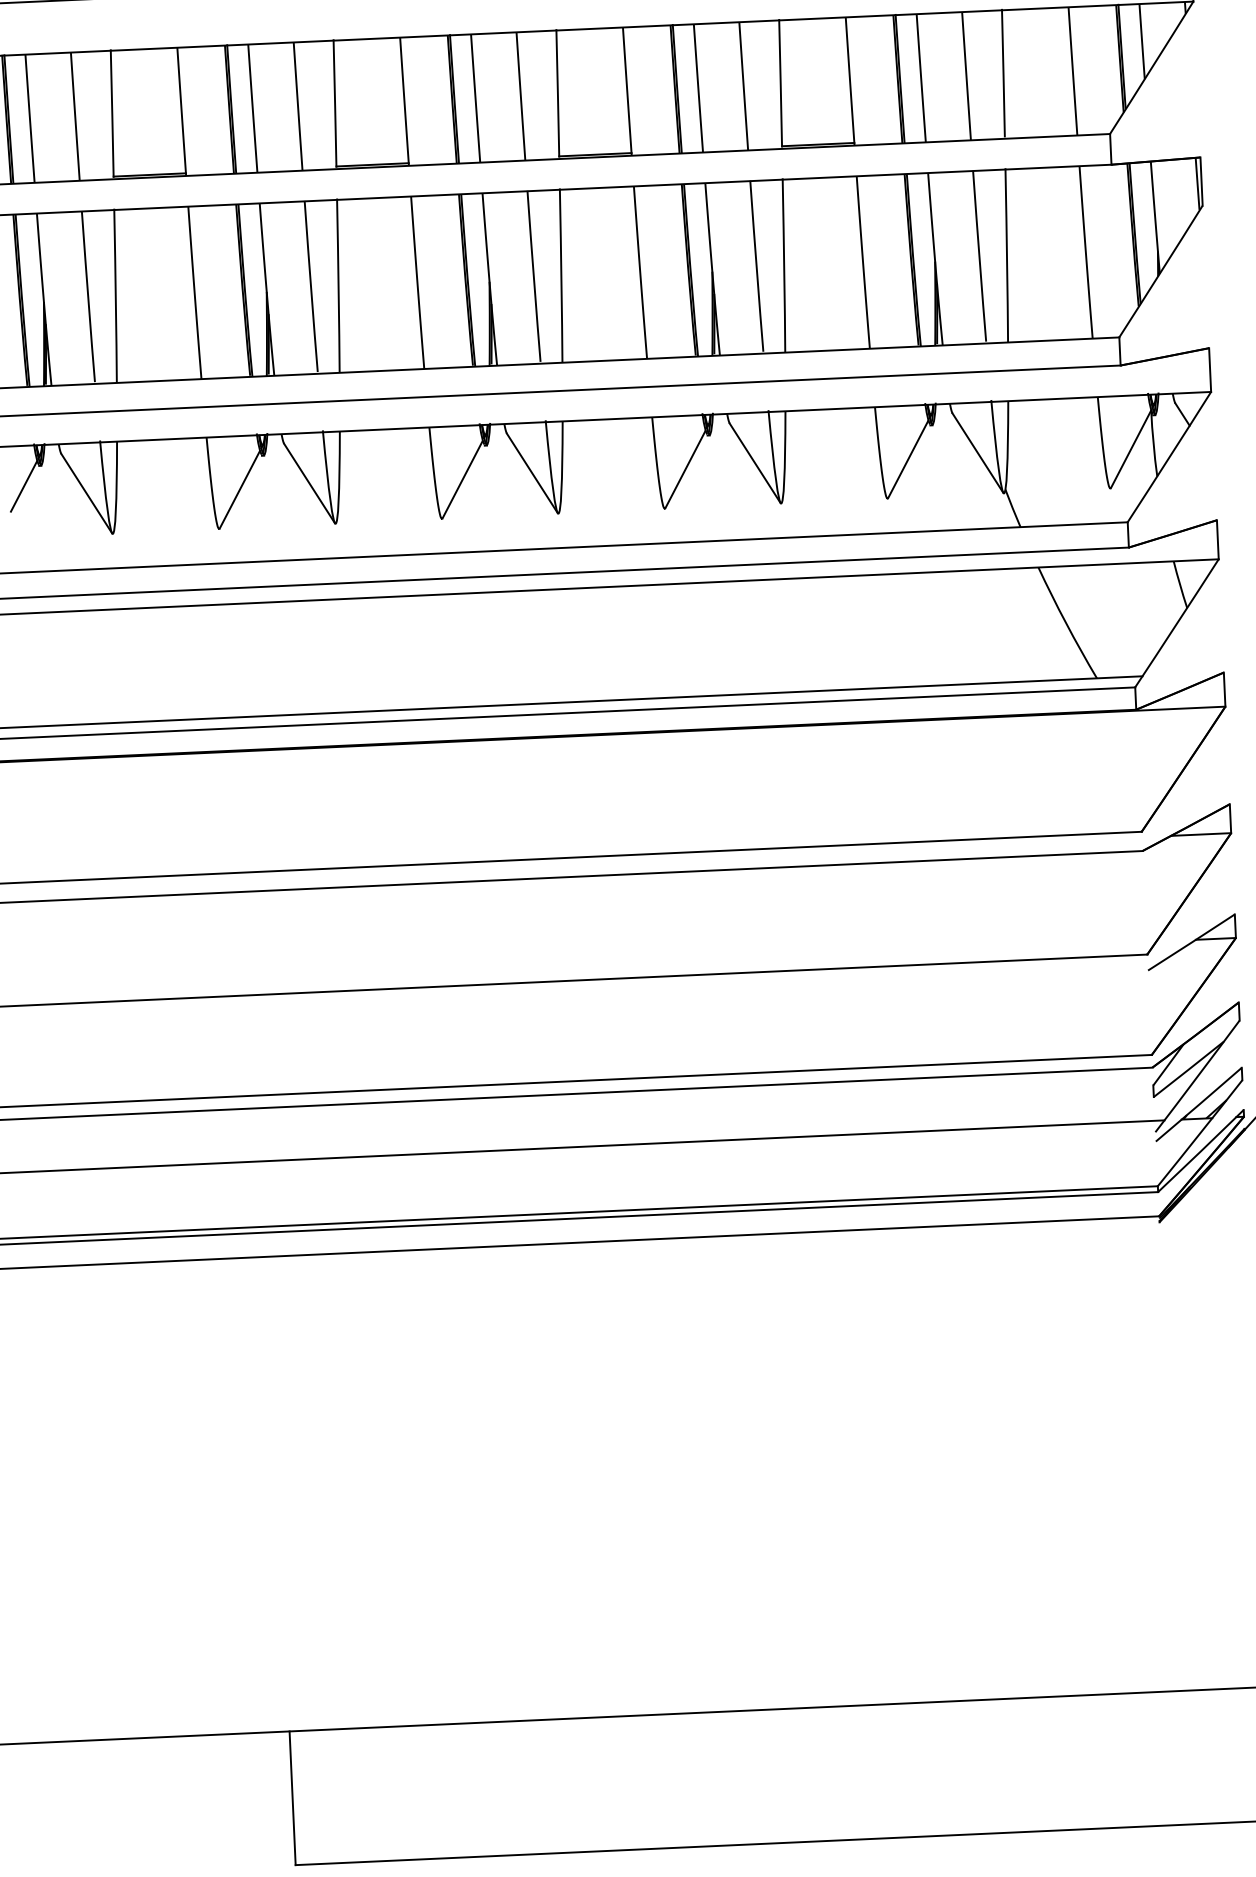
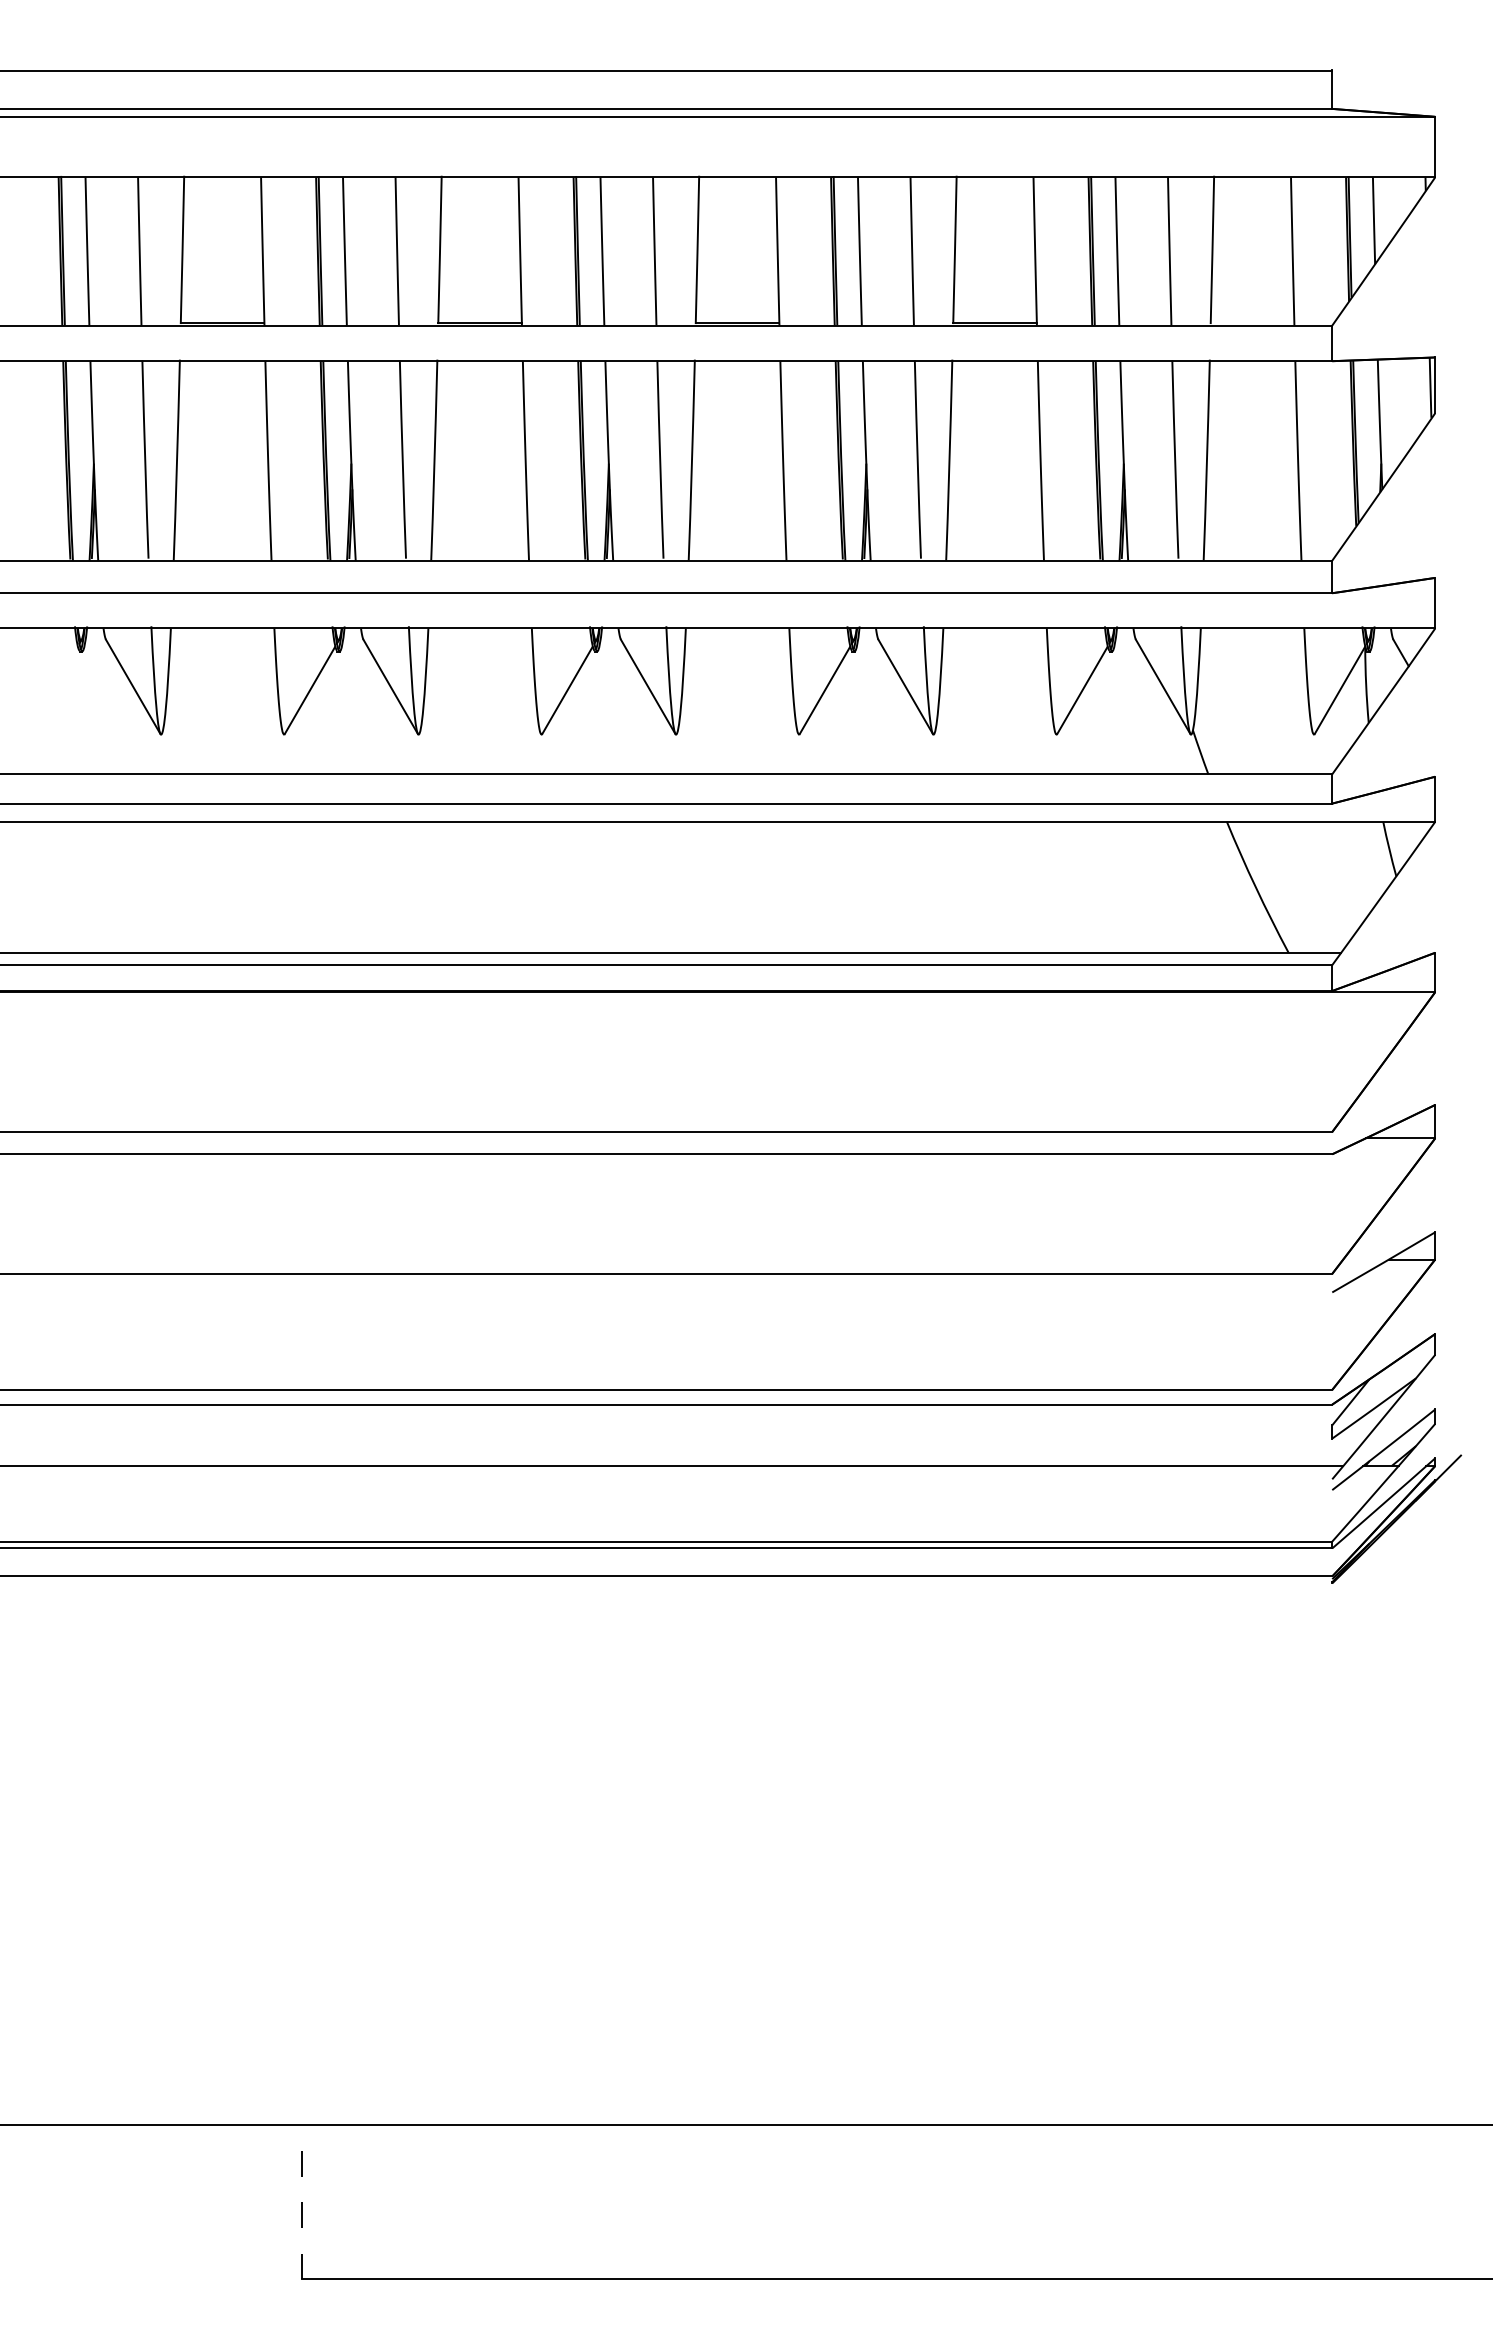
line: (23, 486) -> (60, 675), removed
line: (292, 1797) -> (302, 2201), solid -> dashed

